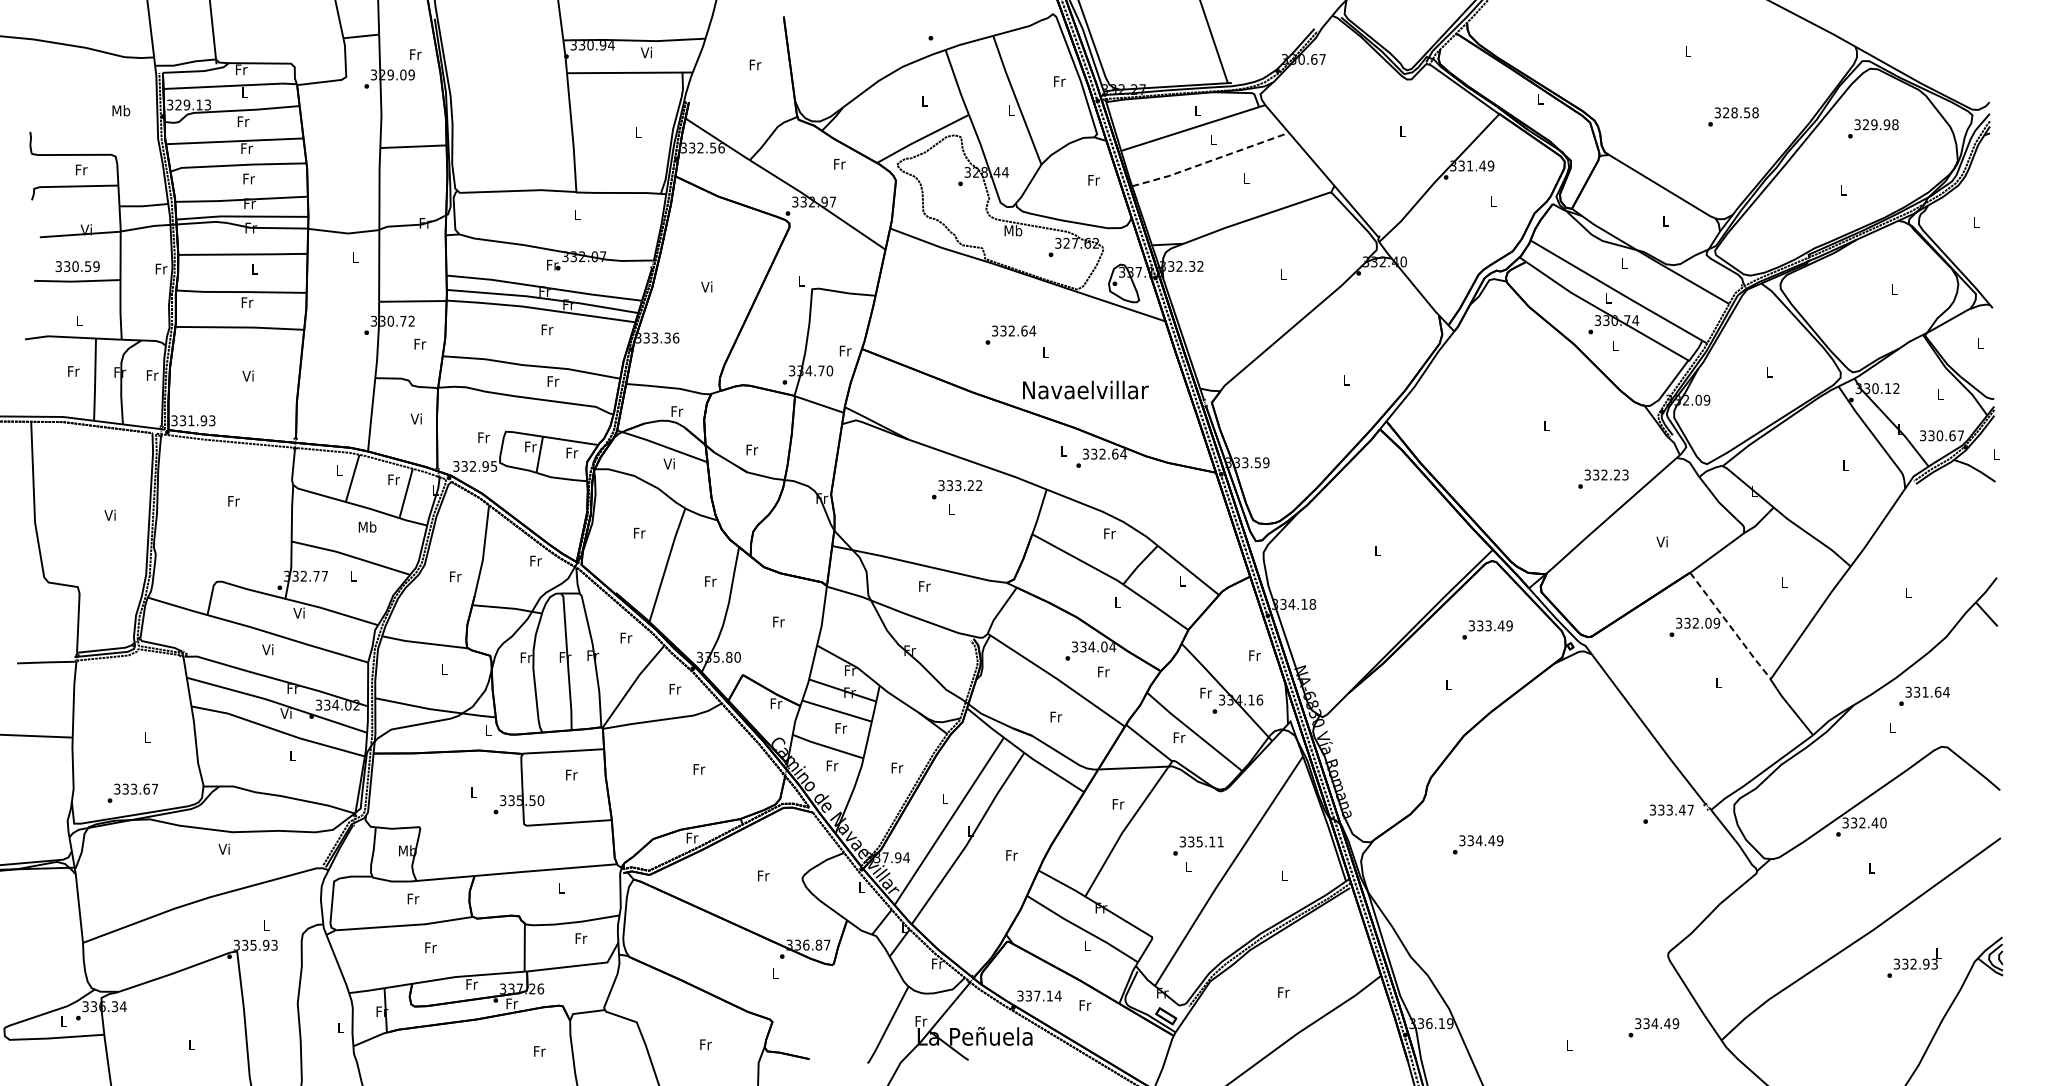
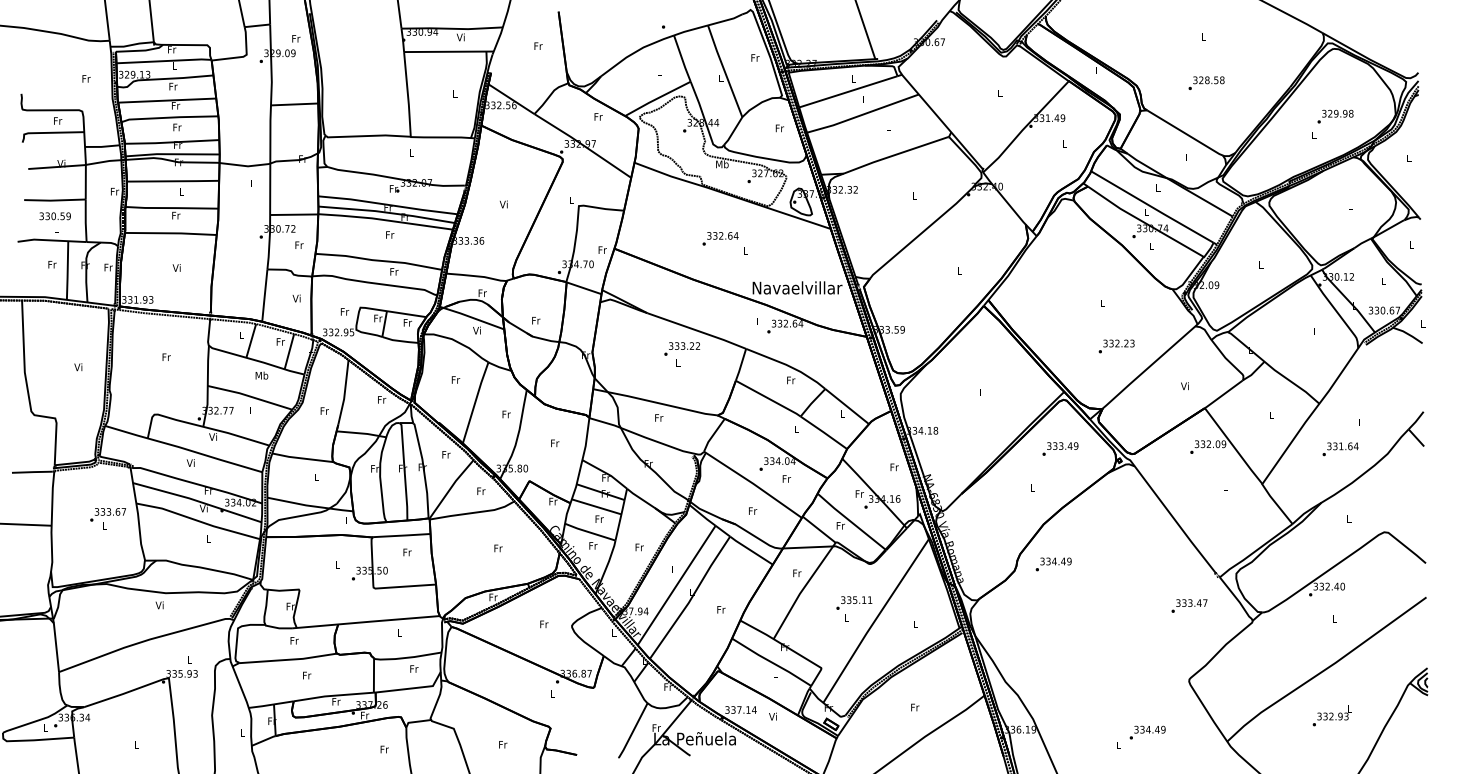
text: (121, 110) -> (86, 78), Mb -> Fr
text: (1733, 116) -> (1206, 82), moved
text: (1873, 128) -> (1335, 116), moved
line: (1210, 161) -> (862, 114), dashed -> solid
text: (77, 266) -> (55, 216), moved
text: (1085, 389) -> (797, 287), moved
text: (1603, 478) -> (1116, 346), moved
line: (1730, 626) -> (1233, 446), dashed -> solid
text: (1924, 695) -> (1340, 448), moved
text: (132, 792) -> (107, 514), moved
text: (1668, 813) -> (1189, 605), moved
text: (1478, 844) -> (1053, 564), moved
text: (407, 850) -> (290, 606), Mb -> Fr
text: (1914, 962) -> (1332, 715), moved
text: (1084, 1004) -> (773, 716), Fr -> Vi
text: (1653, 1027) -> (1147, 732), moved

